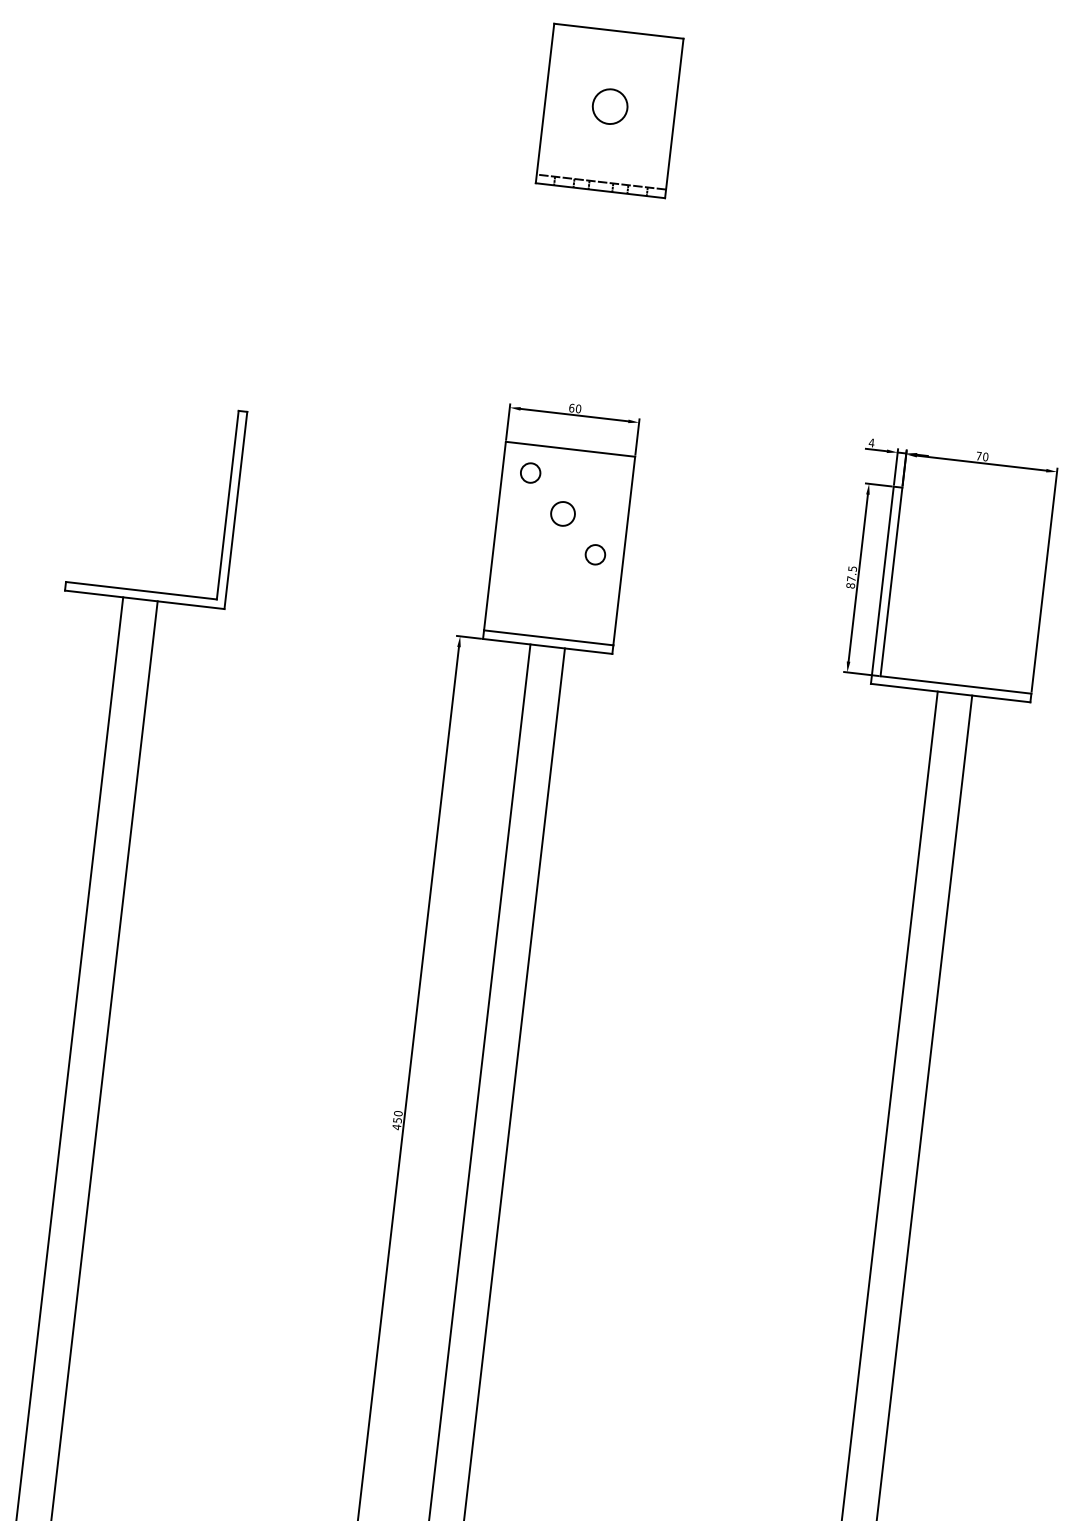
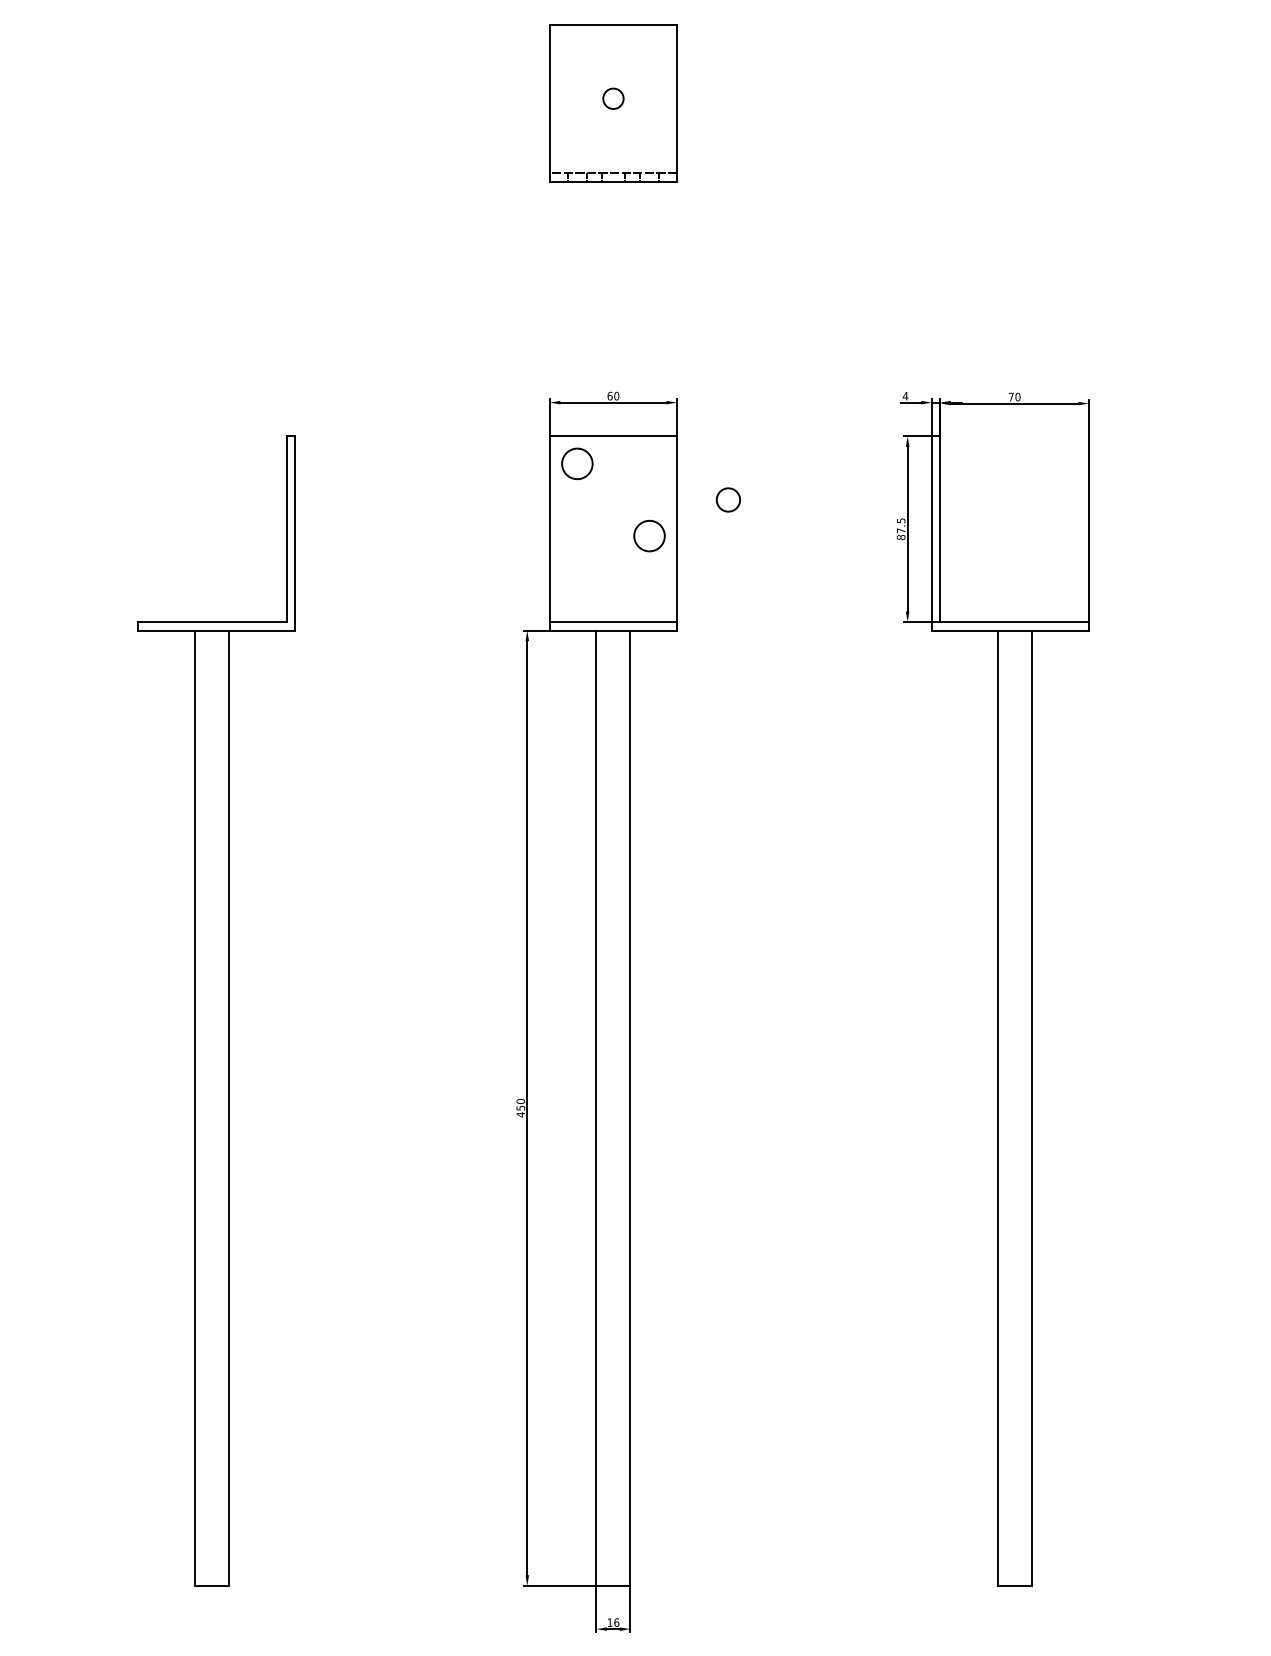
circle: (610, 106) -> (613, 98), size x0.6
circle: (529, 472) -> (576, 463), size x1.6
circle: (562, 513) -> (727, 499), moved
circle: (595, 554) -> (649, 535), size x1.6

